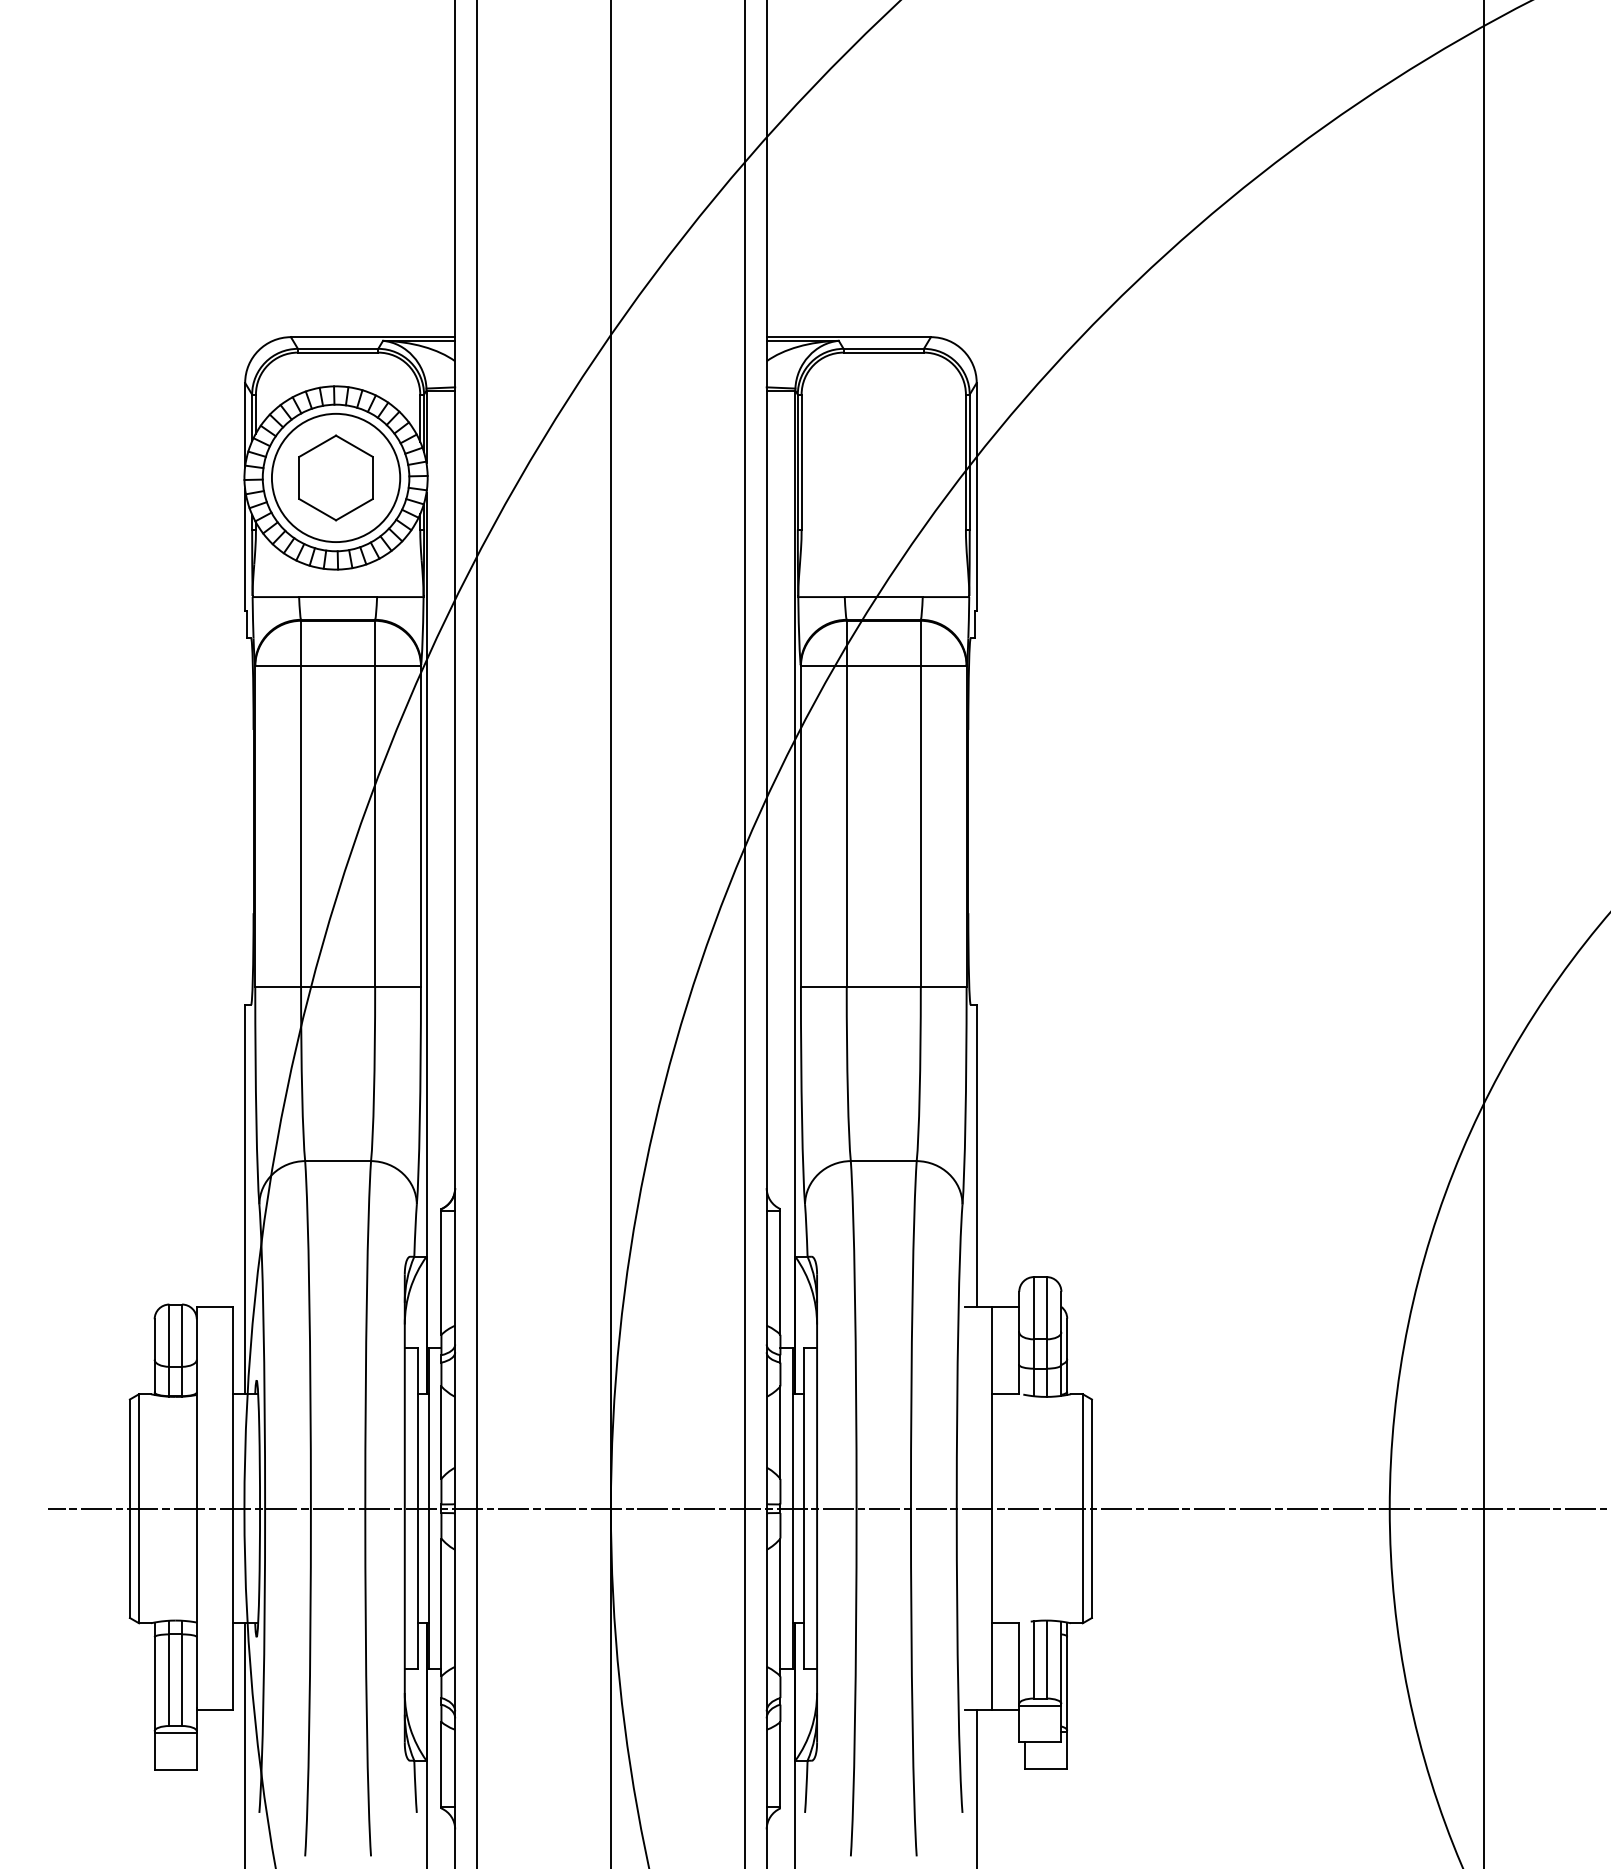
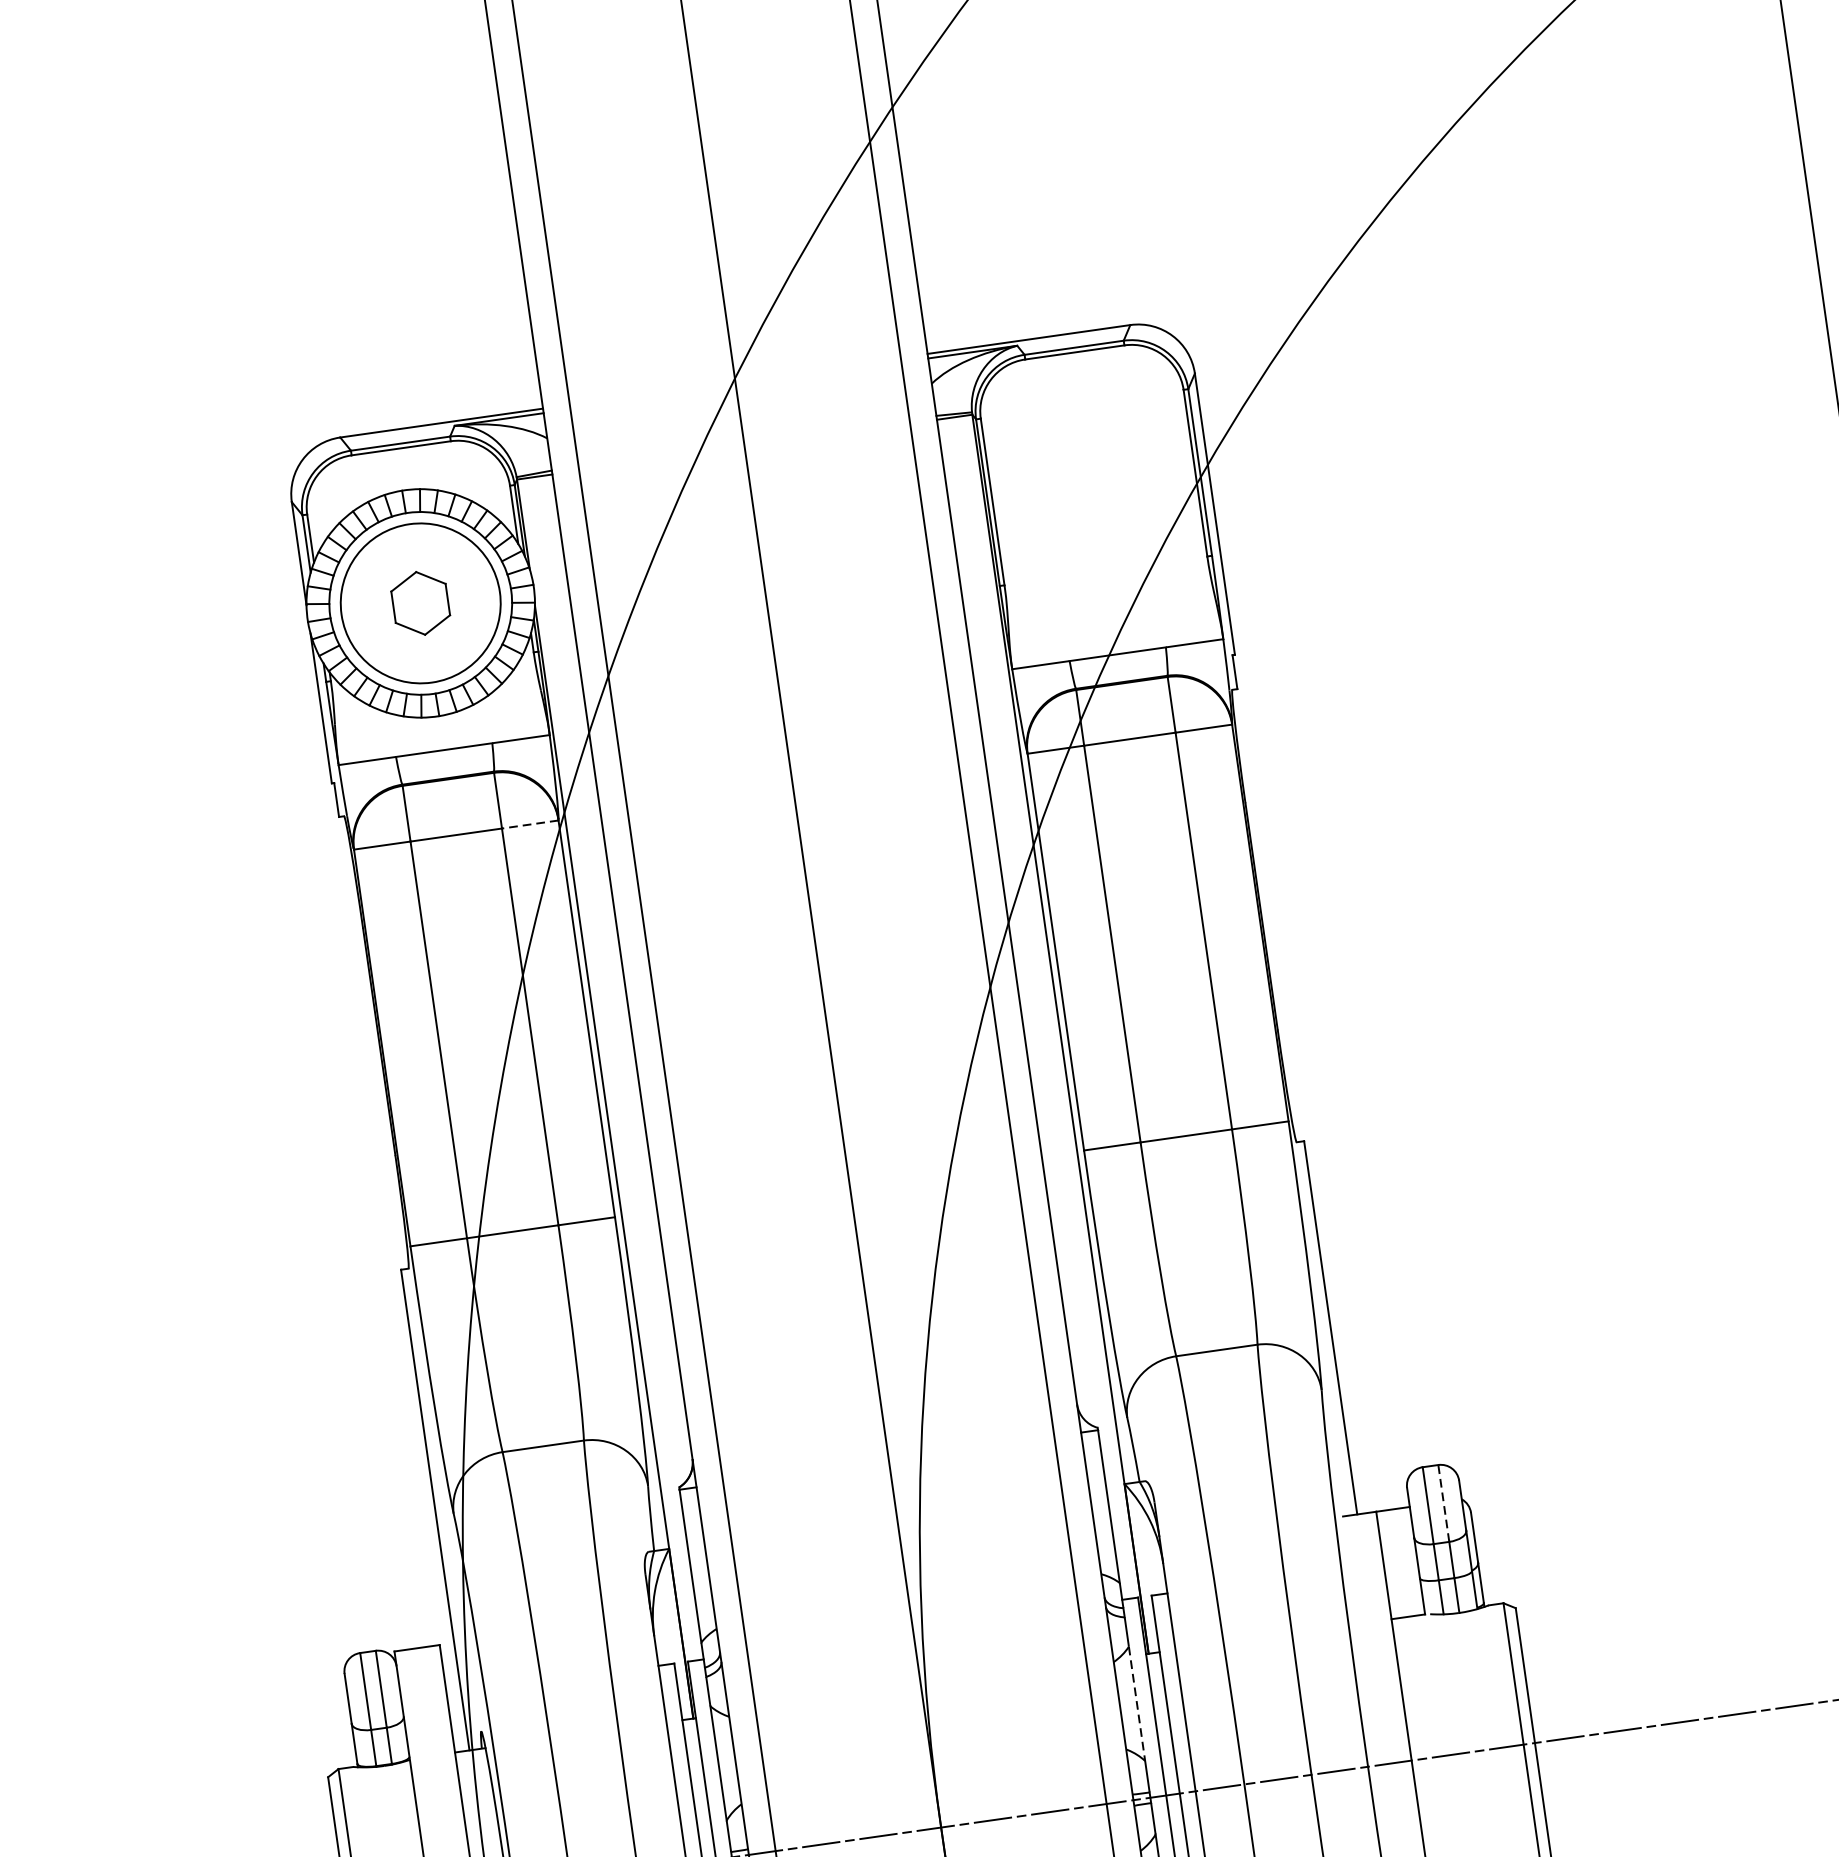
part: (335, 477) -> (419, 602), size x0.6
line: (398, 665) -> (530, 823), solid -> dashed
line: (1046, 1307) -> (1443, 1502), solid -> dashed
line: (780, 1433) -> (1137, 1704), solid -> dashed

